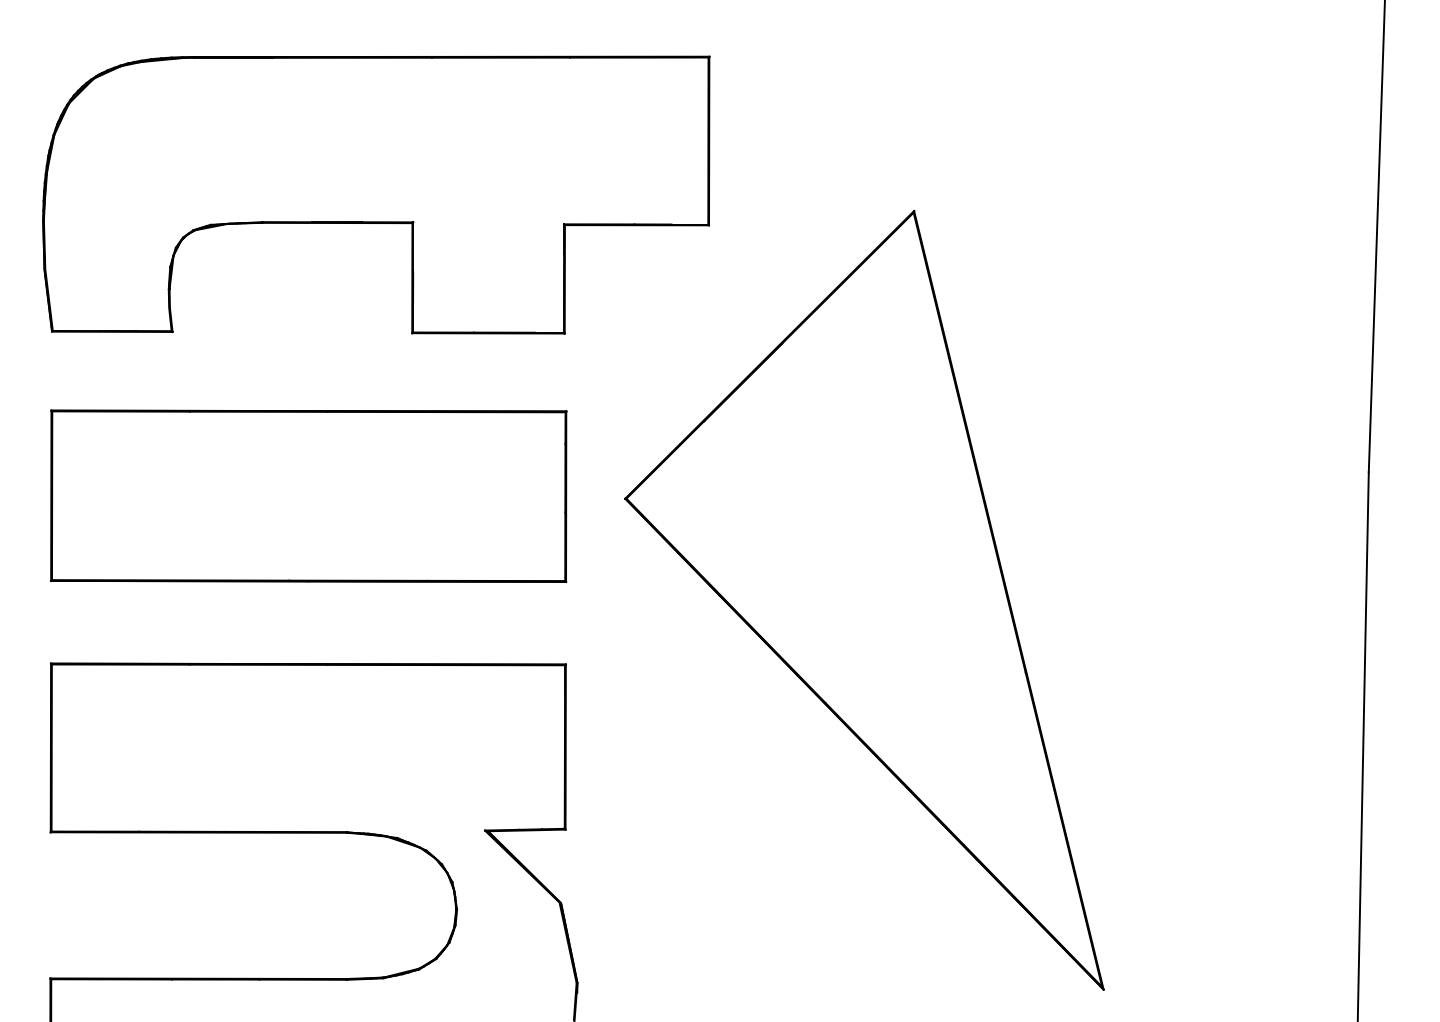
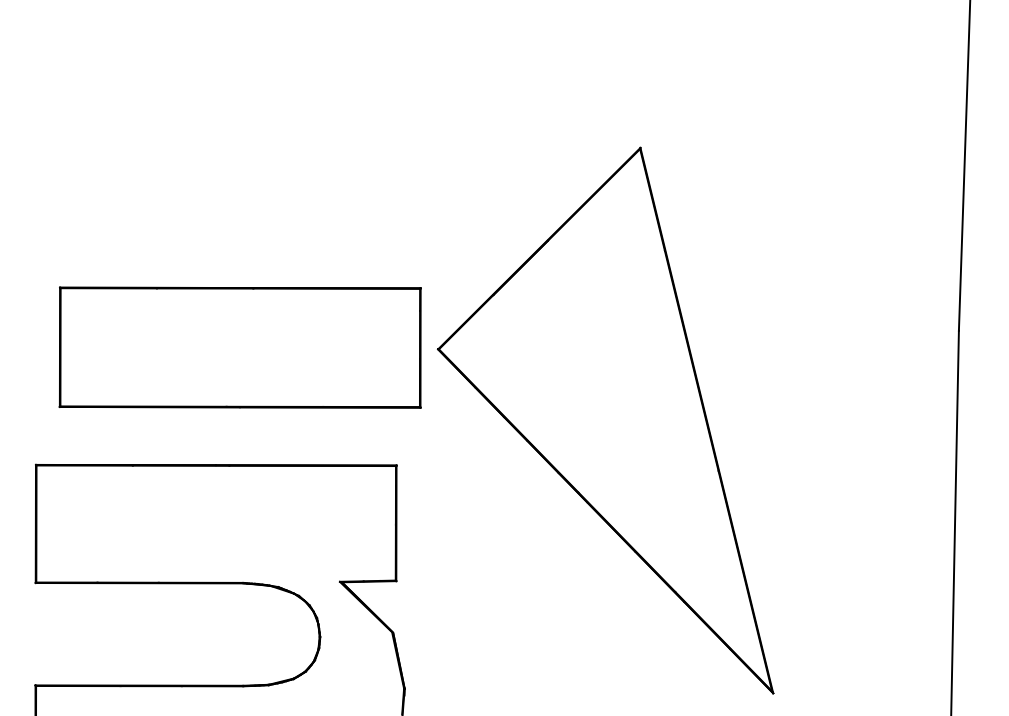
part: (376, 194) -> (263, 136), removed
part: (308, 495) -> (240, 347), moved

